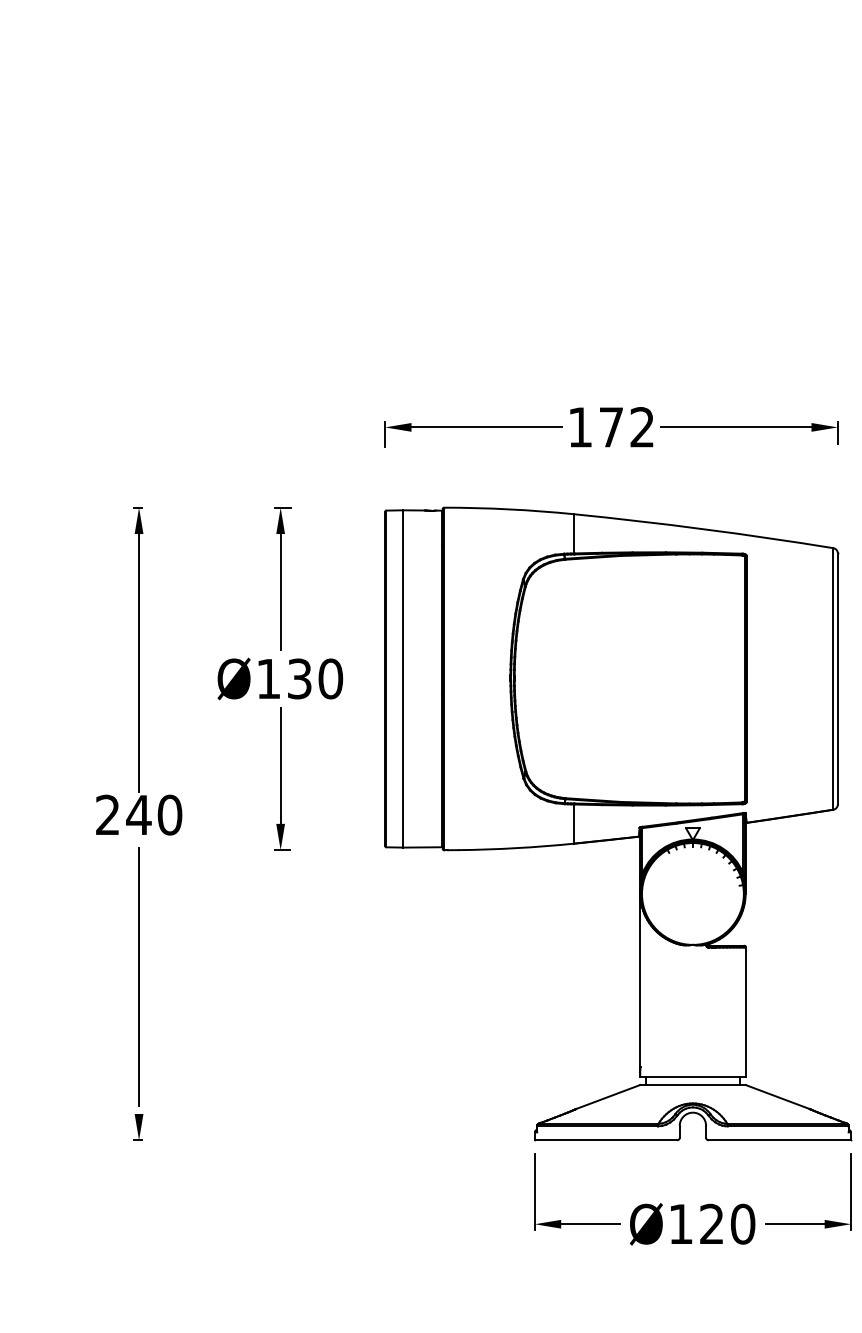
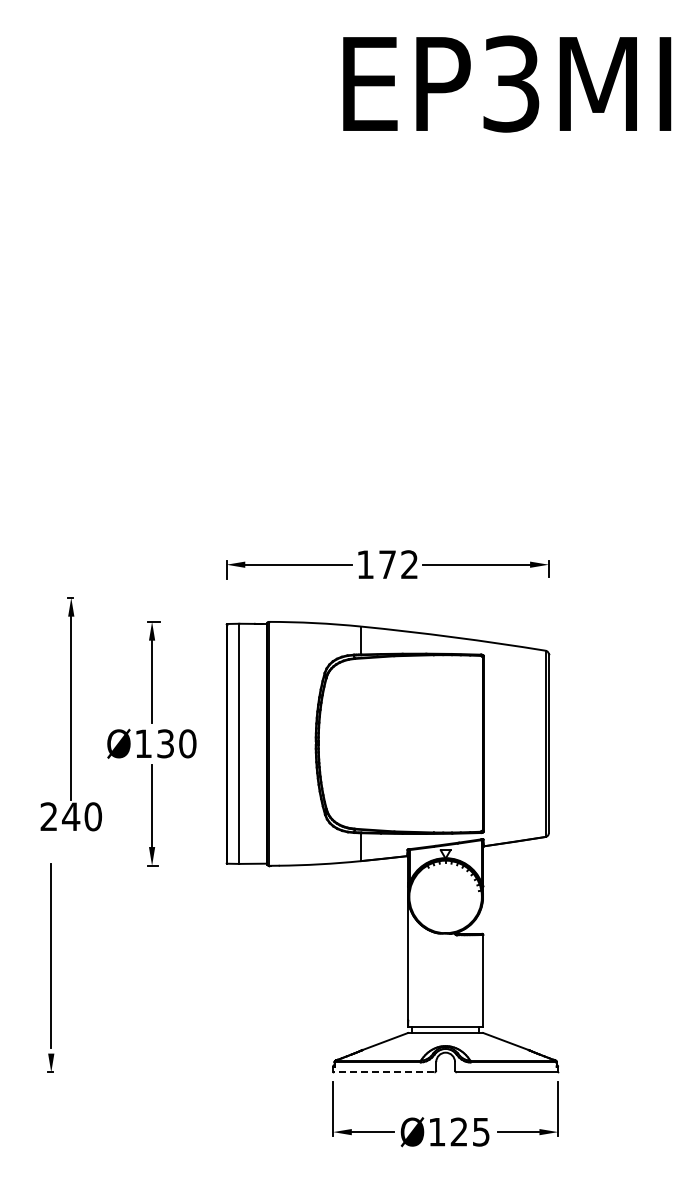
part: (137, 671) -> (70, 714), moved
line: (605, 1140) -> (383, 1072), solid -> dashed
text: (743, 1223) -> (481, 1131), Ø120 -> Ø125

